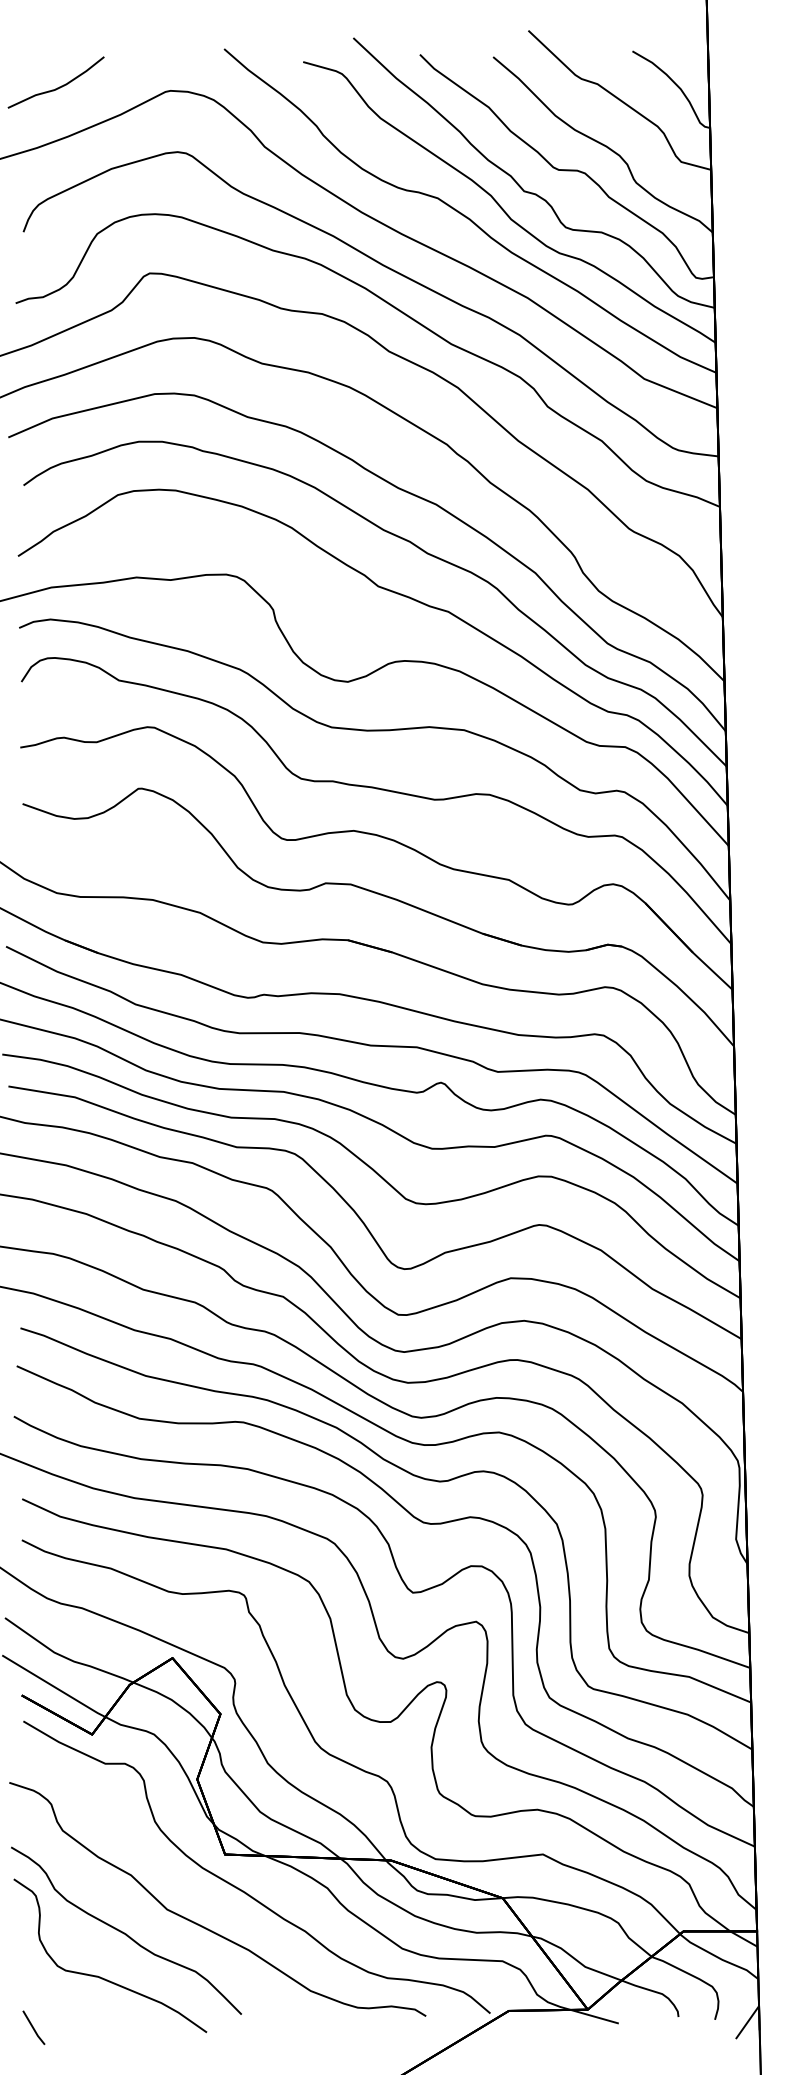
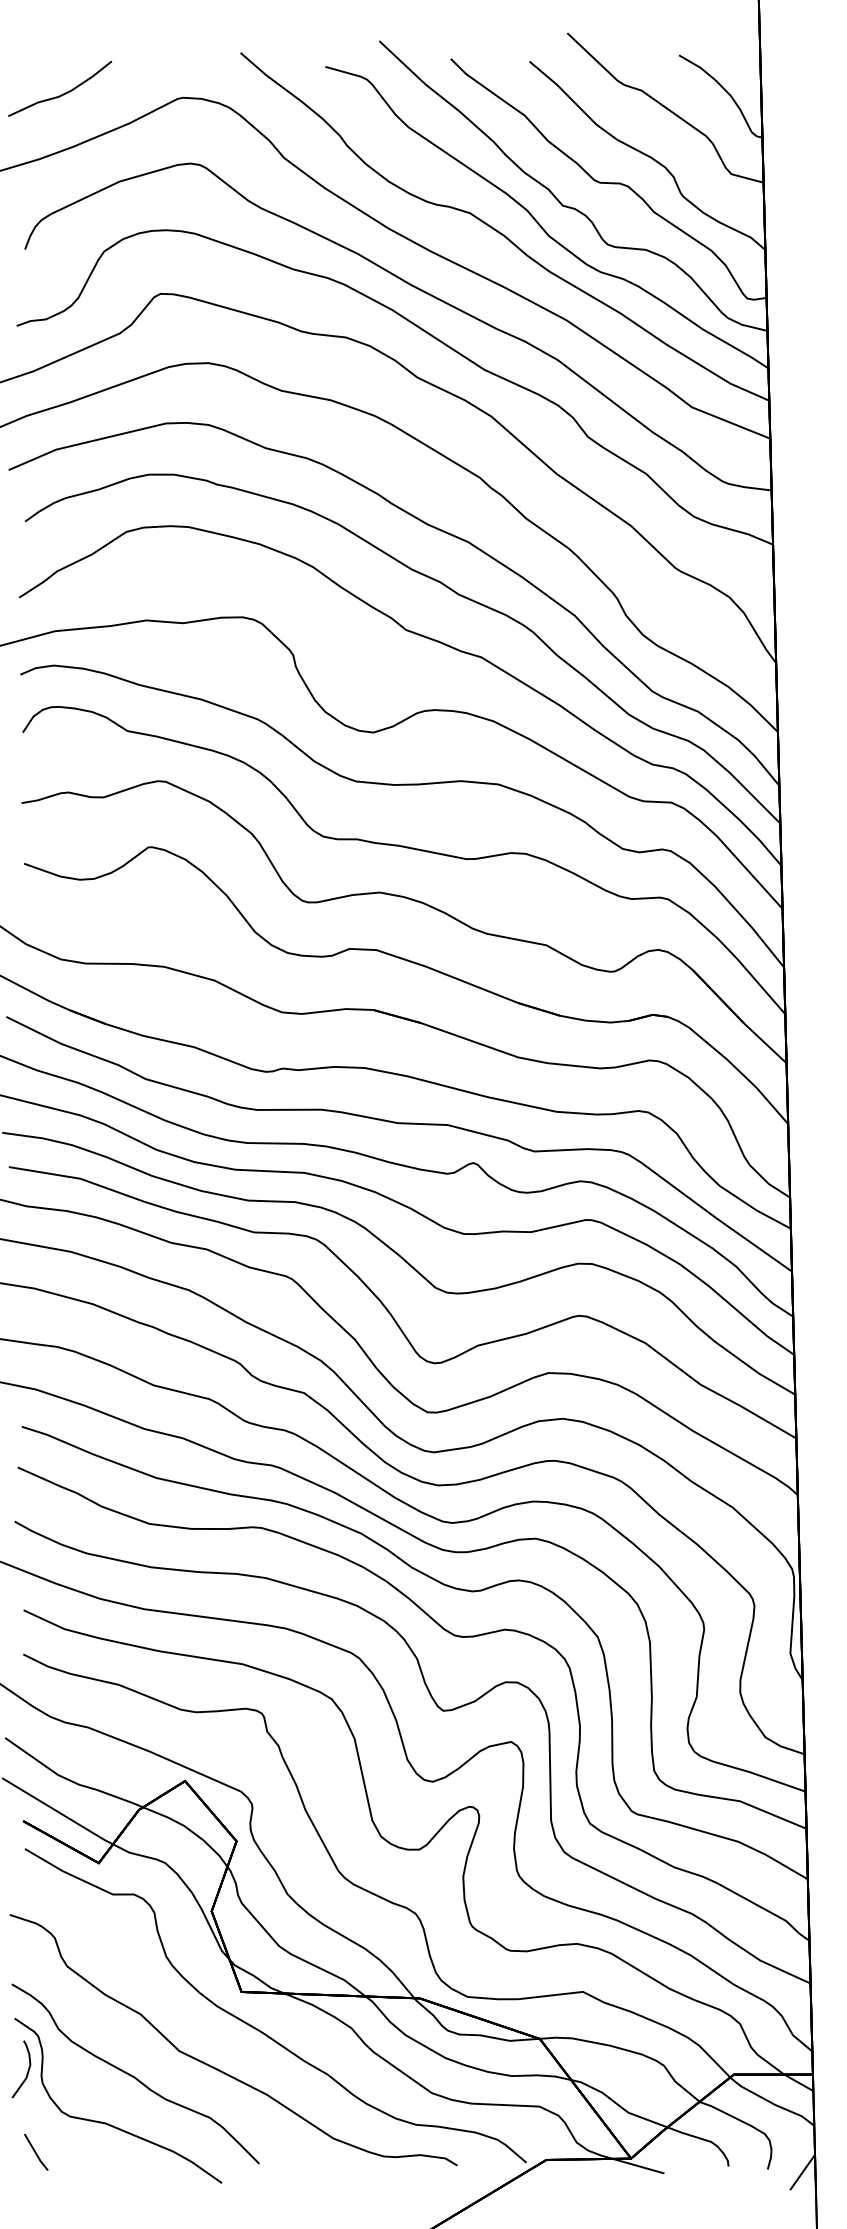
curve: (25, 1928) -> (27, 2071), added
line: (33, 2027) -> (35, 2151), moved

